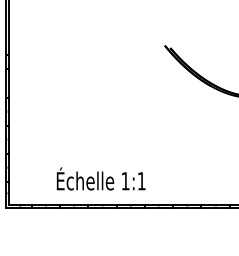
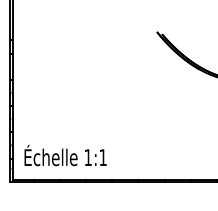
text: (100, 178) -> (64, 155), moved

